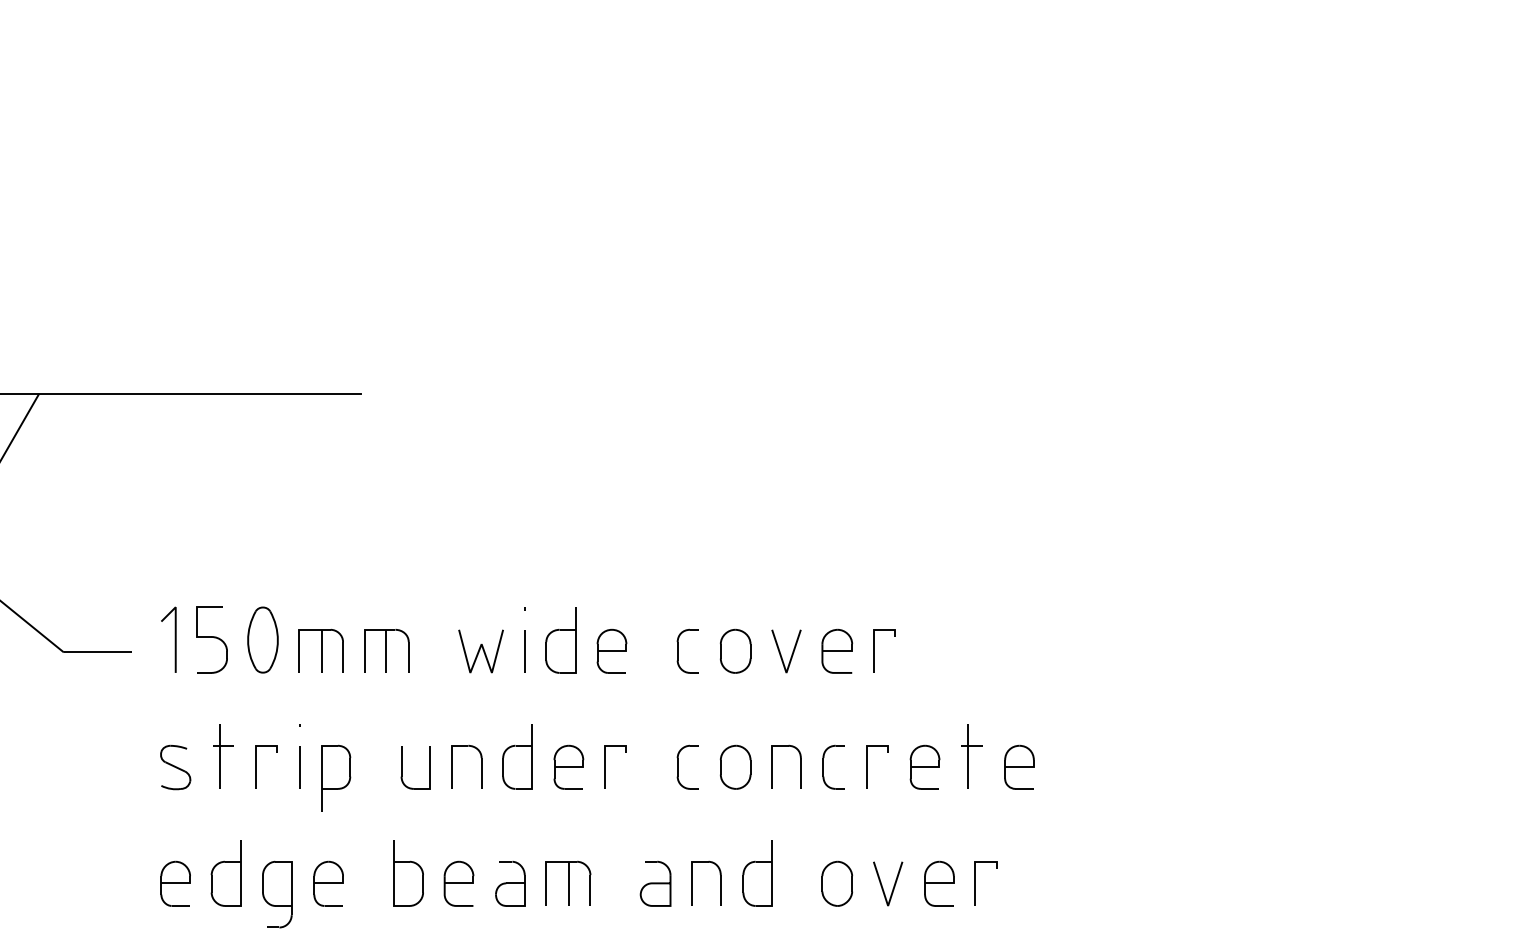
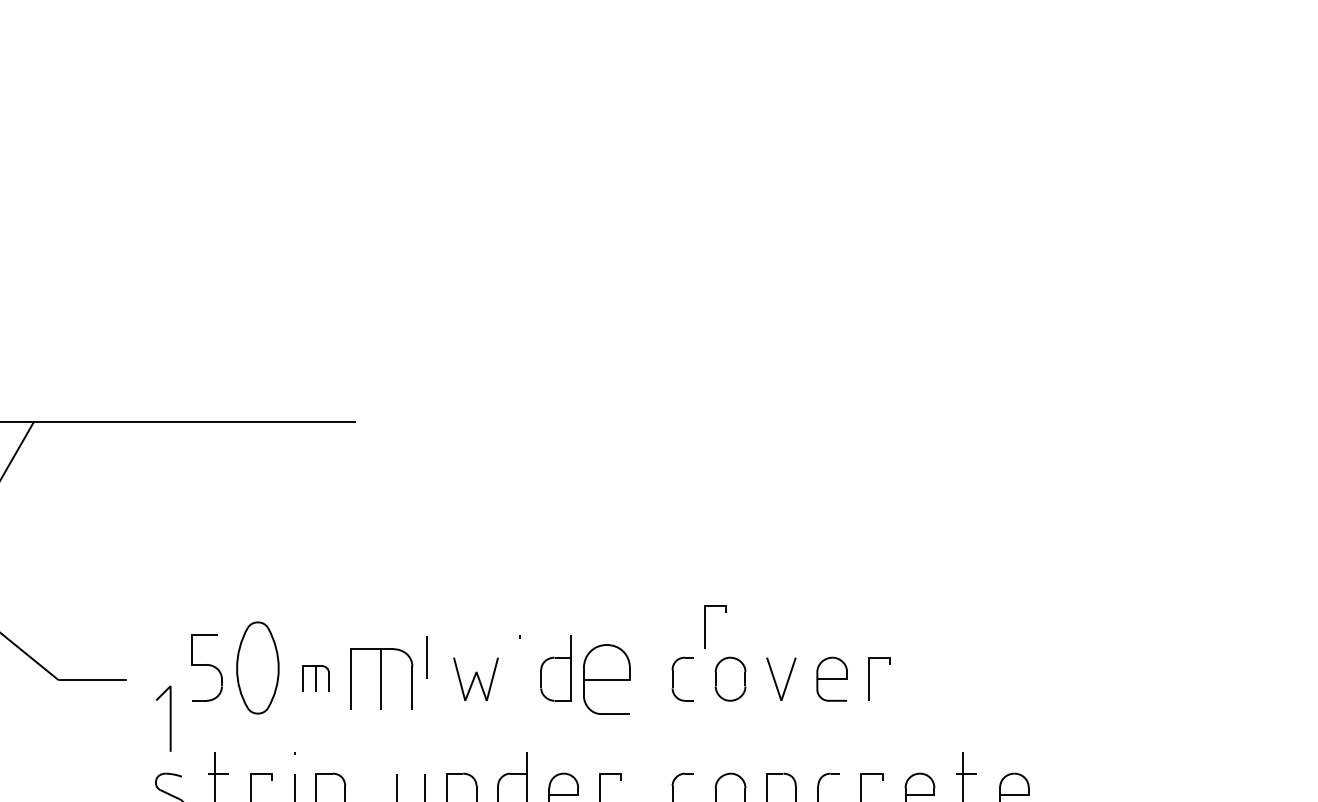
line: (710, 598) -> (705, 626), added
line: (174, 639) -> (169, 718), moved
part: (262, 639) -> (257, 667), size x1.4
part: (320, 650) -> (315, 678), size x0.6
part: (386, 650) -> (381, 678), size x1.4
part: (611, 650) -> (606, 678), size x1.6
line: (524, 651) -> (426, 657), moved

